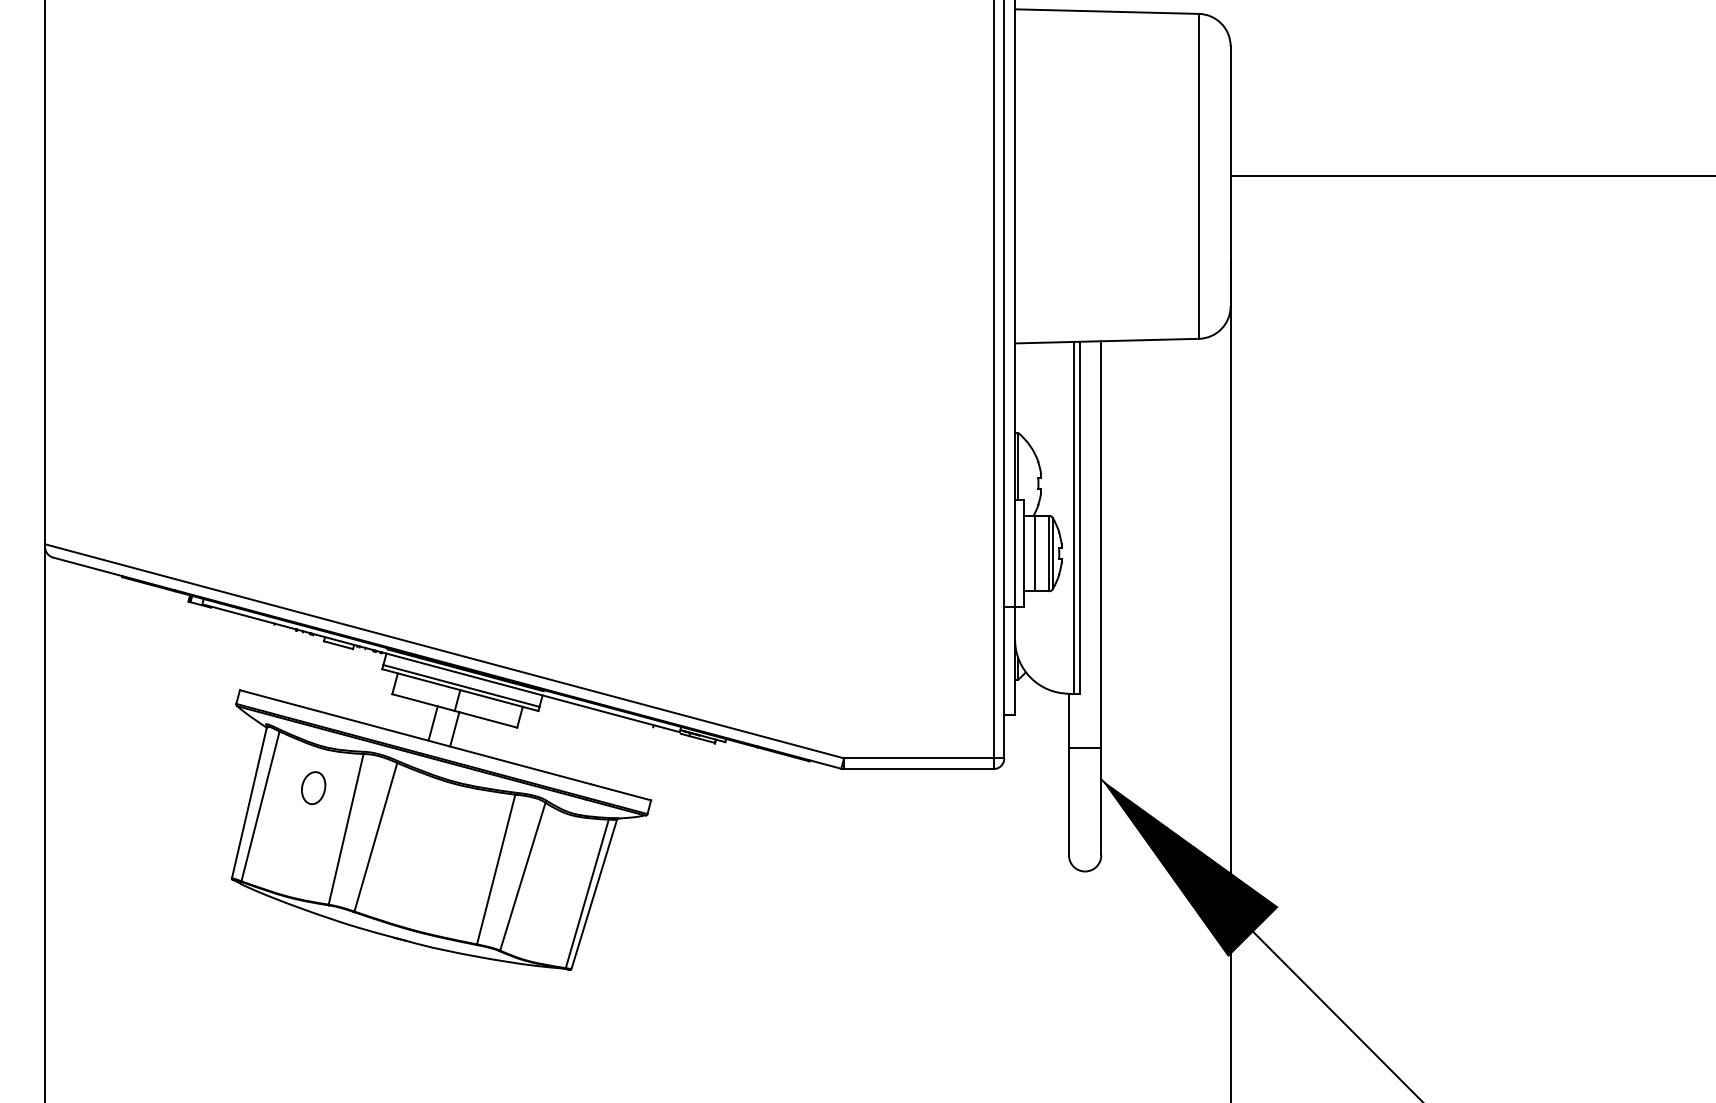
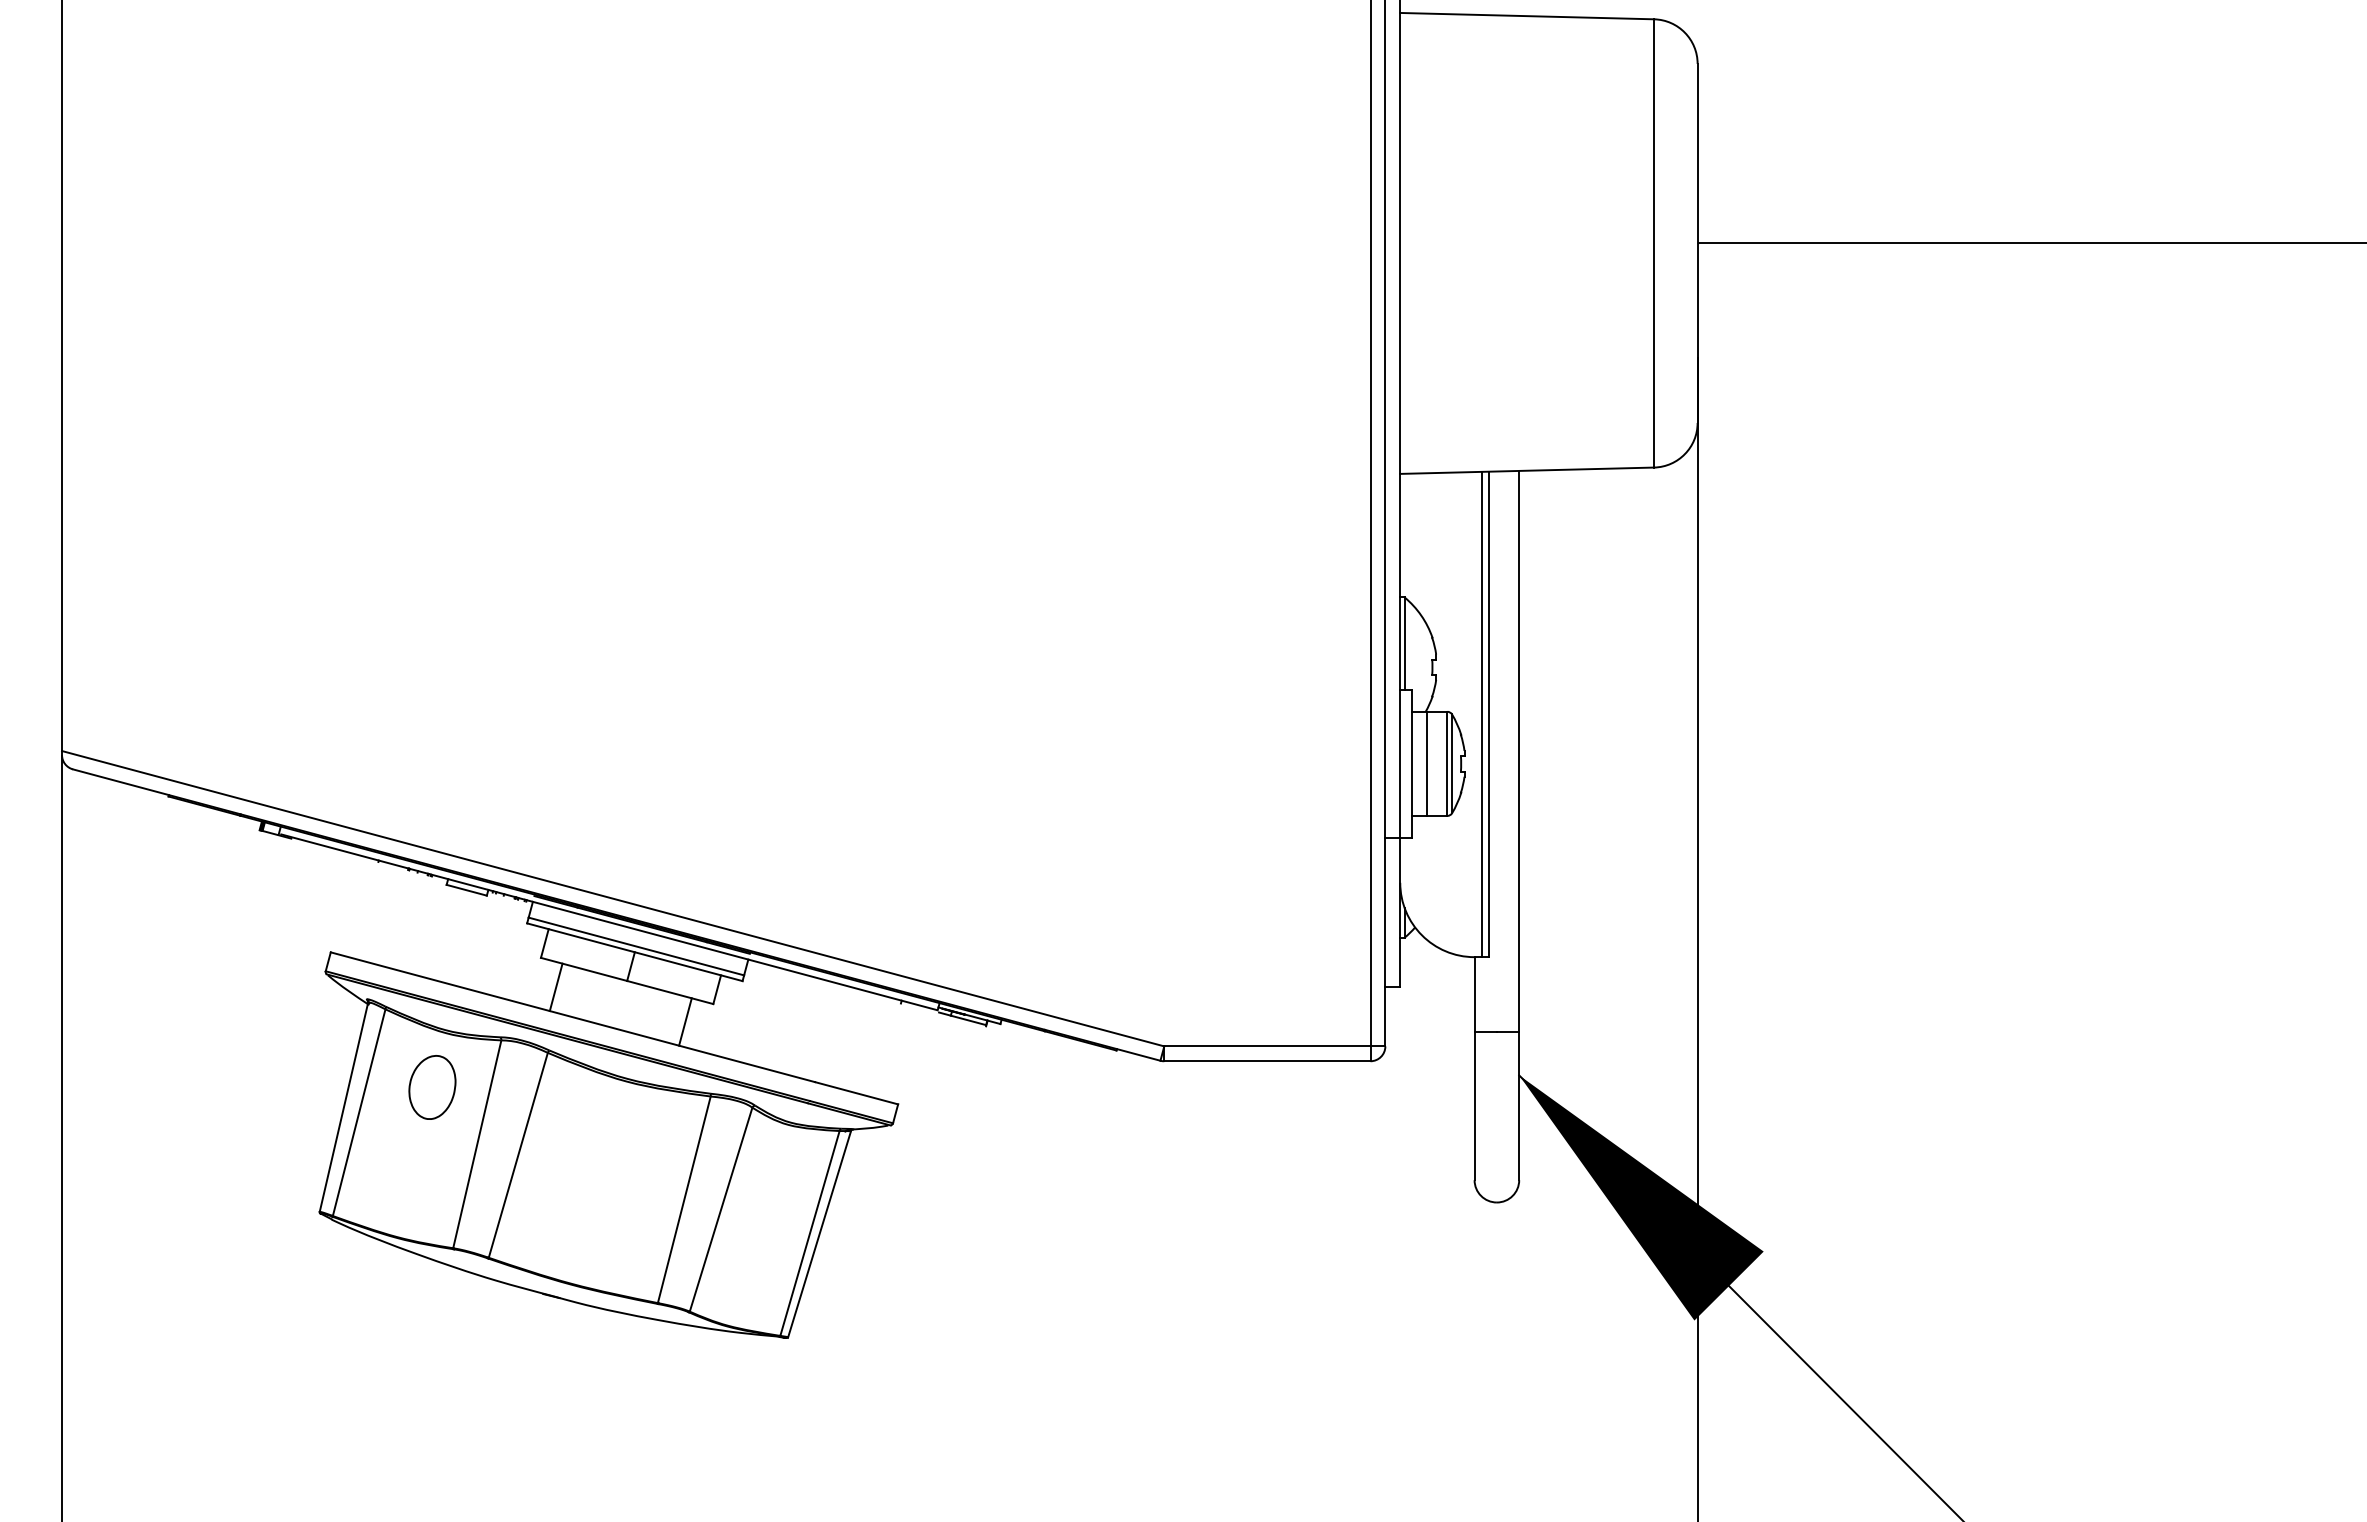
line: (433, 722) -> (685, 1021), moved
line: (454, 729) -> (555, 987), moved
part: (313, 788) -> (432, 1087), size x1.43

